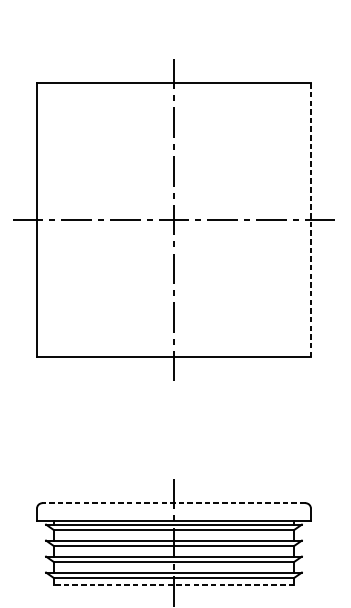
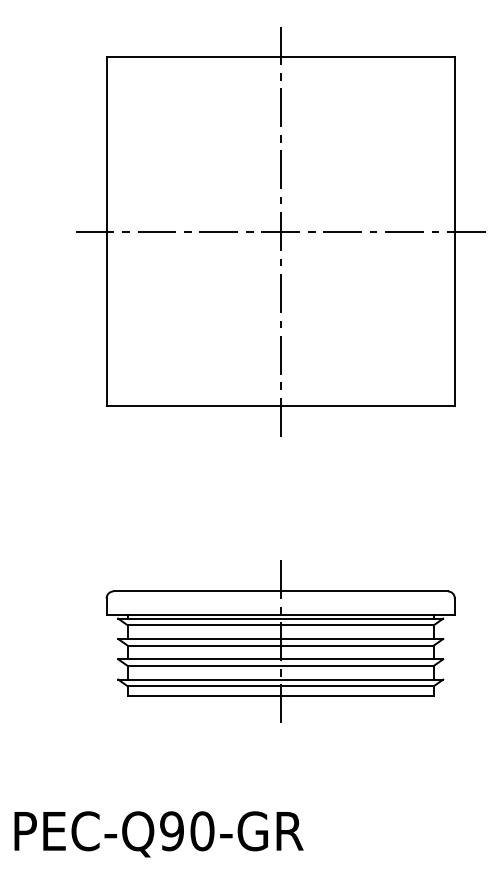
line: (310, 219) -> (454, 231), dashed -> solid
line: (173, 503) -> (280, 591), dashed -> solid
line: (173, 585) -> (280, 695), dashed -> solid

